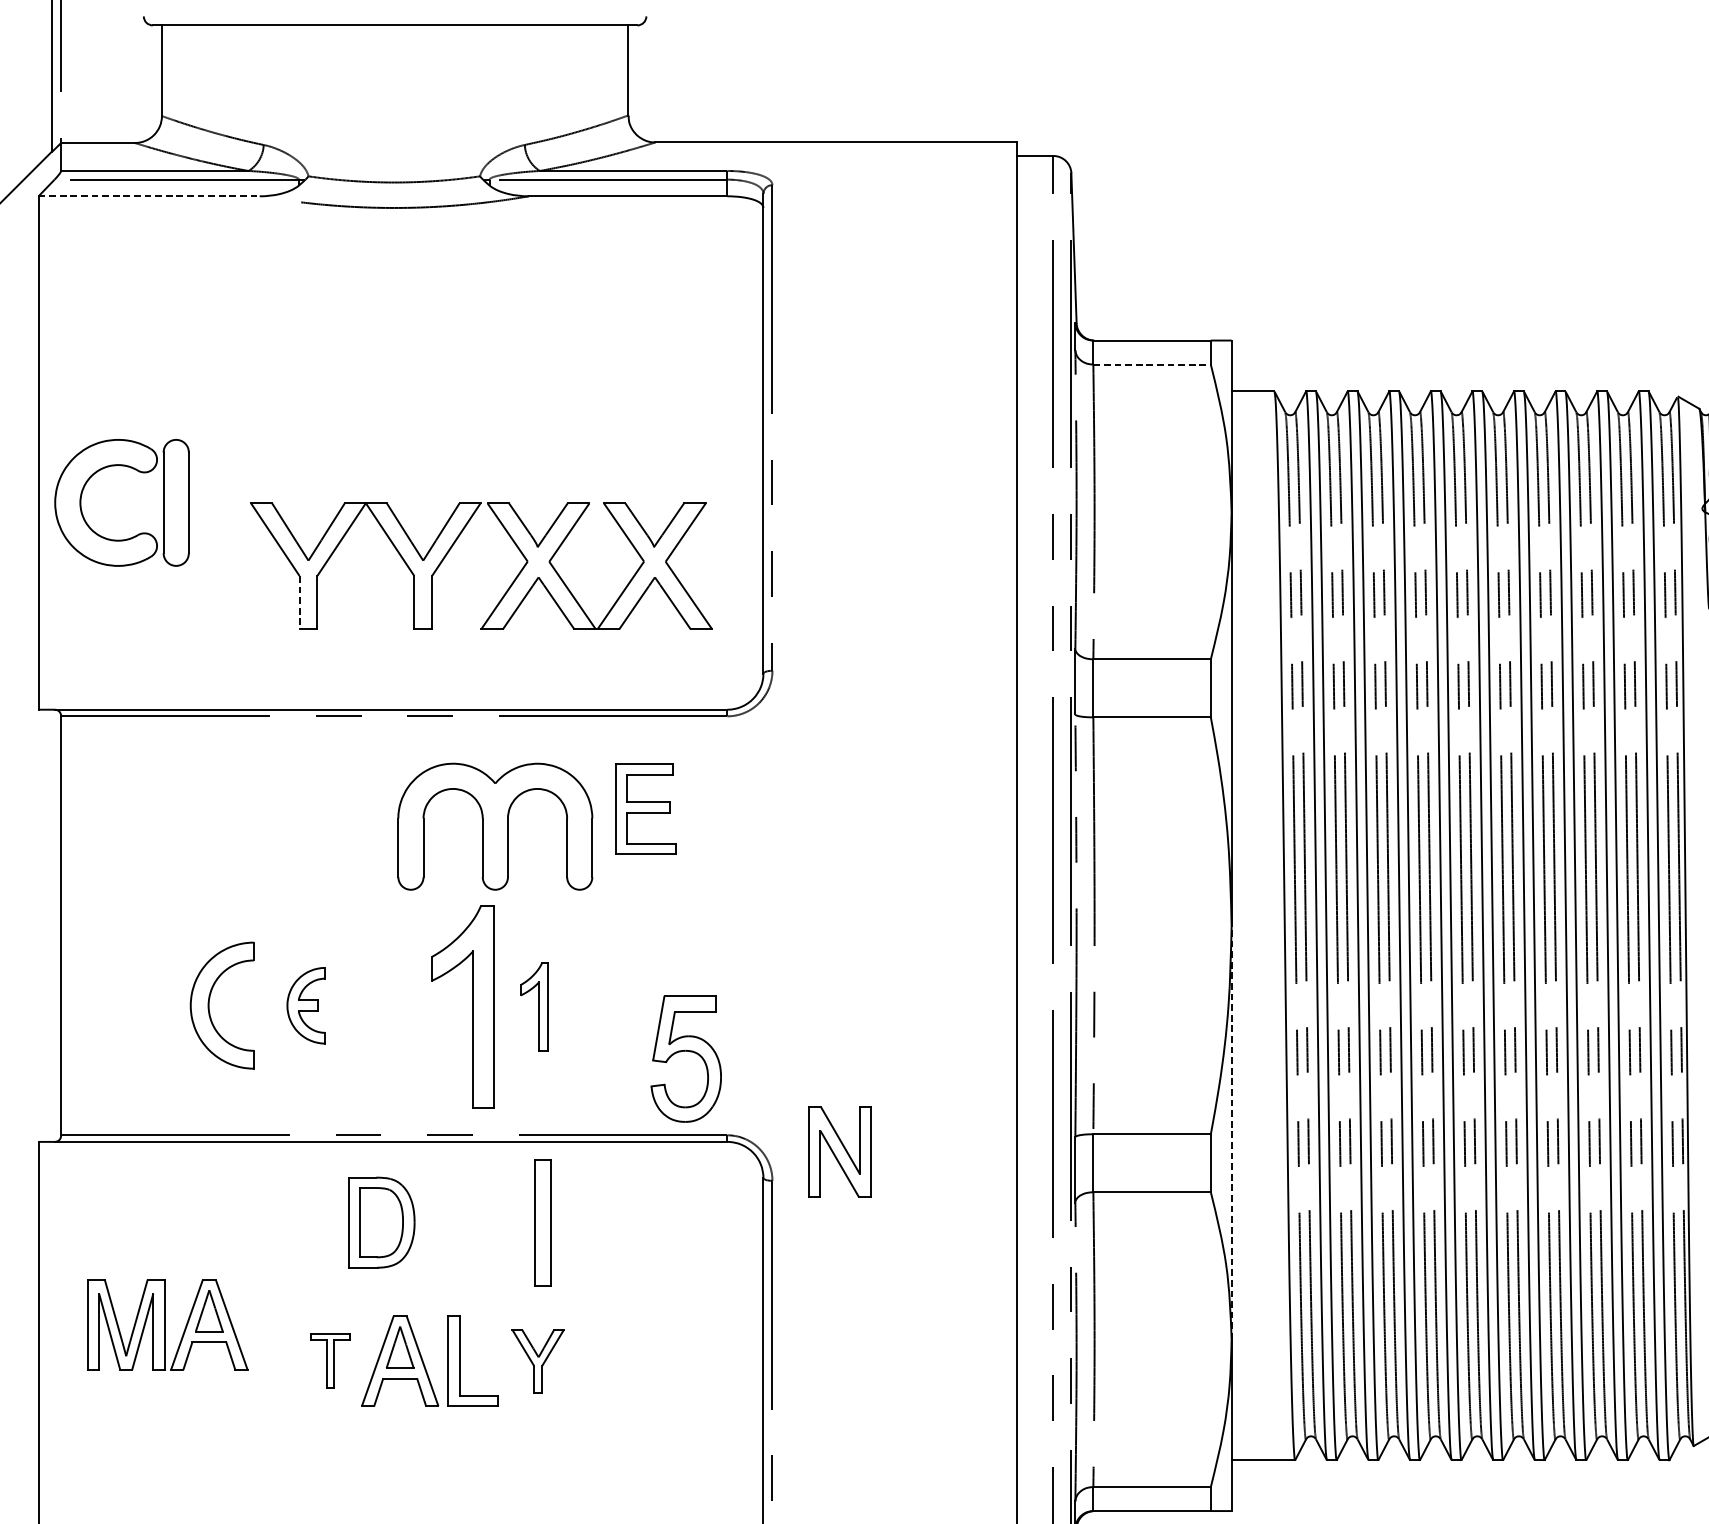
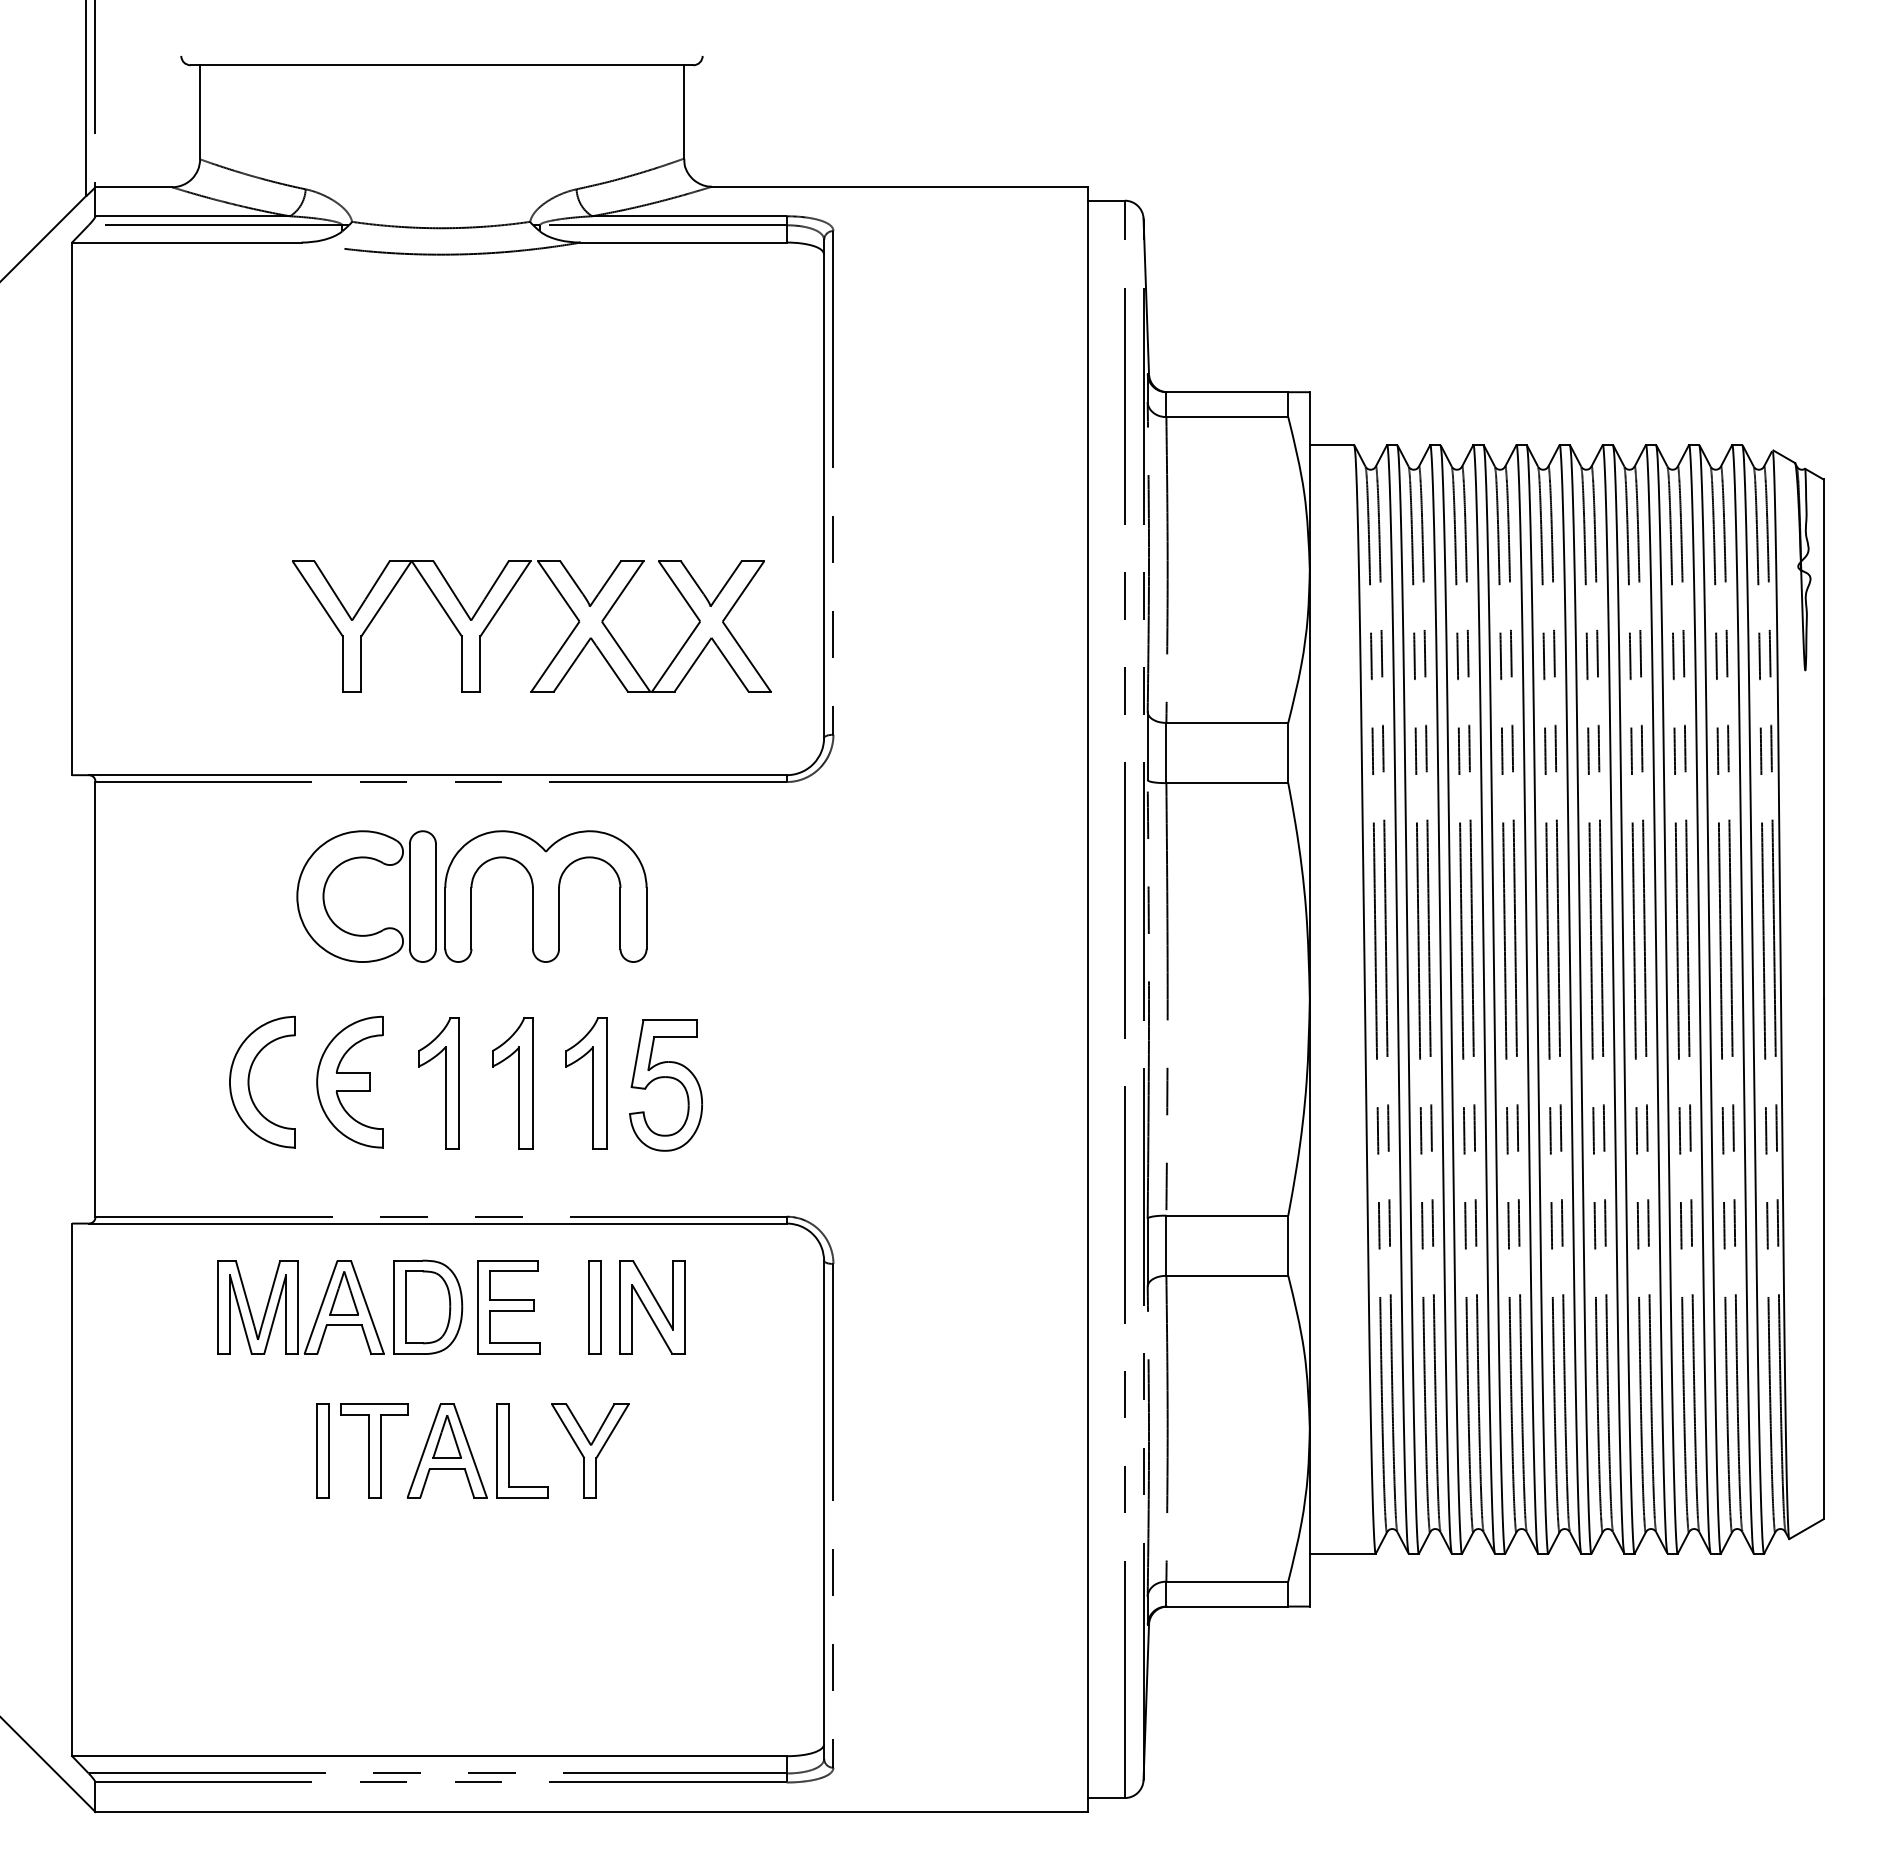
line: (148, 196) -> (186, 242), dashed -> solid
line: (1152, 364) -> (1227, 417), dashed -> solid
part: (138, 471) -> (383, 864), moved
line: (299, 603) -> (342, 664), dashed -> solid
part: (645, 809) -> (508, 1307), moved
part: (305, 1005) -> (349, 1082), size x1.67
part: (398, 1006) -> (445, 1083), added
part: (463, 1006) -> (512, 1083), size x0.62
part: (534, 1006) -> (586, 1083), size x1.43
part: (687, 1052) -> (667, 1078), moved
line: (1231, 1133) -> (1309, 1214), dashed -> solid
part: (839, 1152) -> (652, 1307), moved
part: (542, 1222) -> (594, 1307), size x0.71
part: (167, 1324) -> (300, 1307), moved
part: (279, 1360) -> (322, 1450), added
part: (330, 1360) -> (374, 1450), size x1.67
part: (538, 1360) -> (590, 1450), size x1.43

